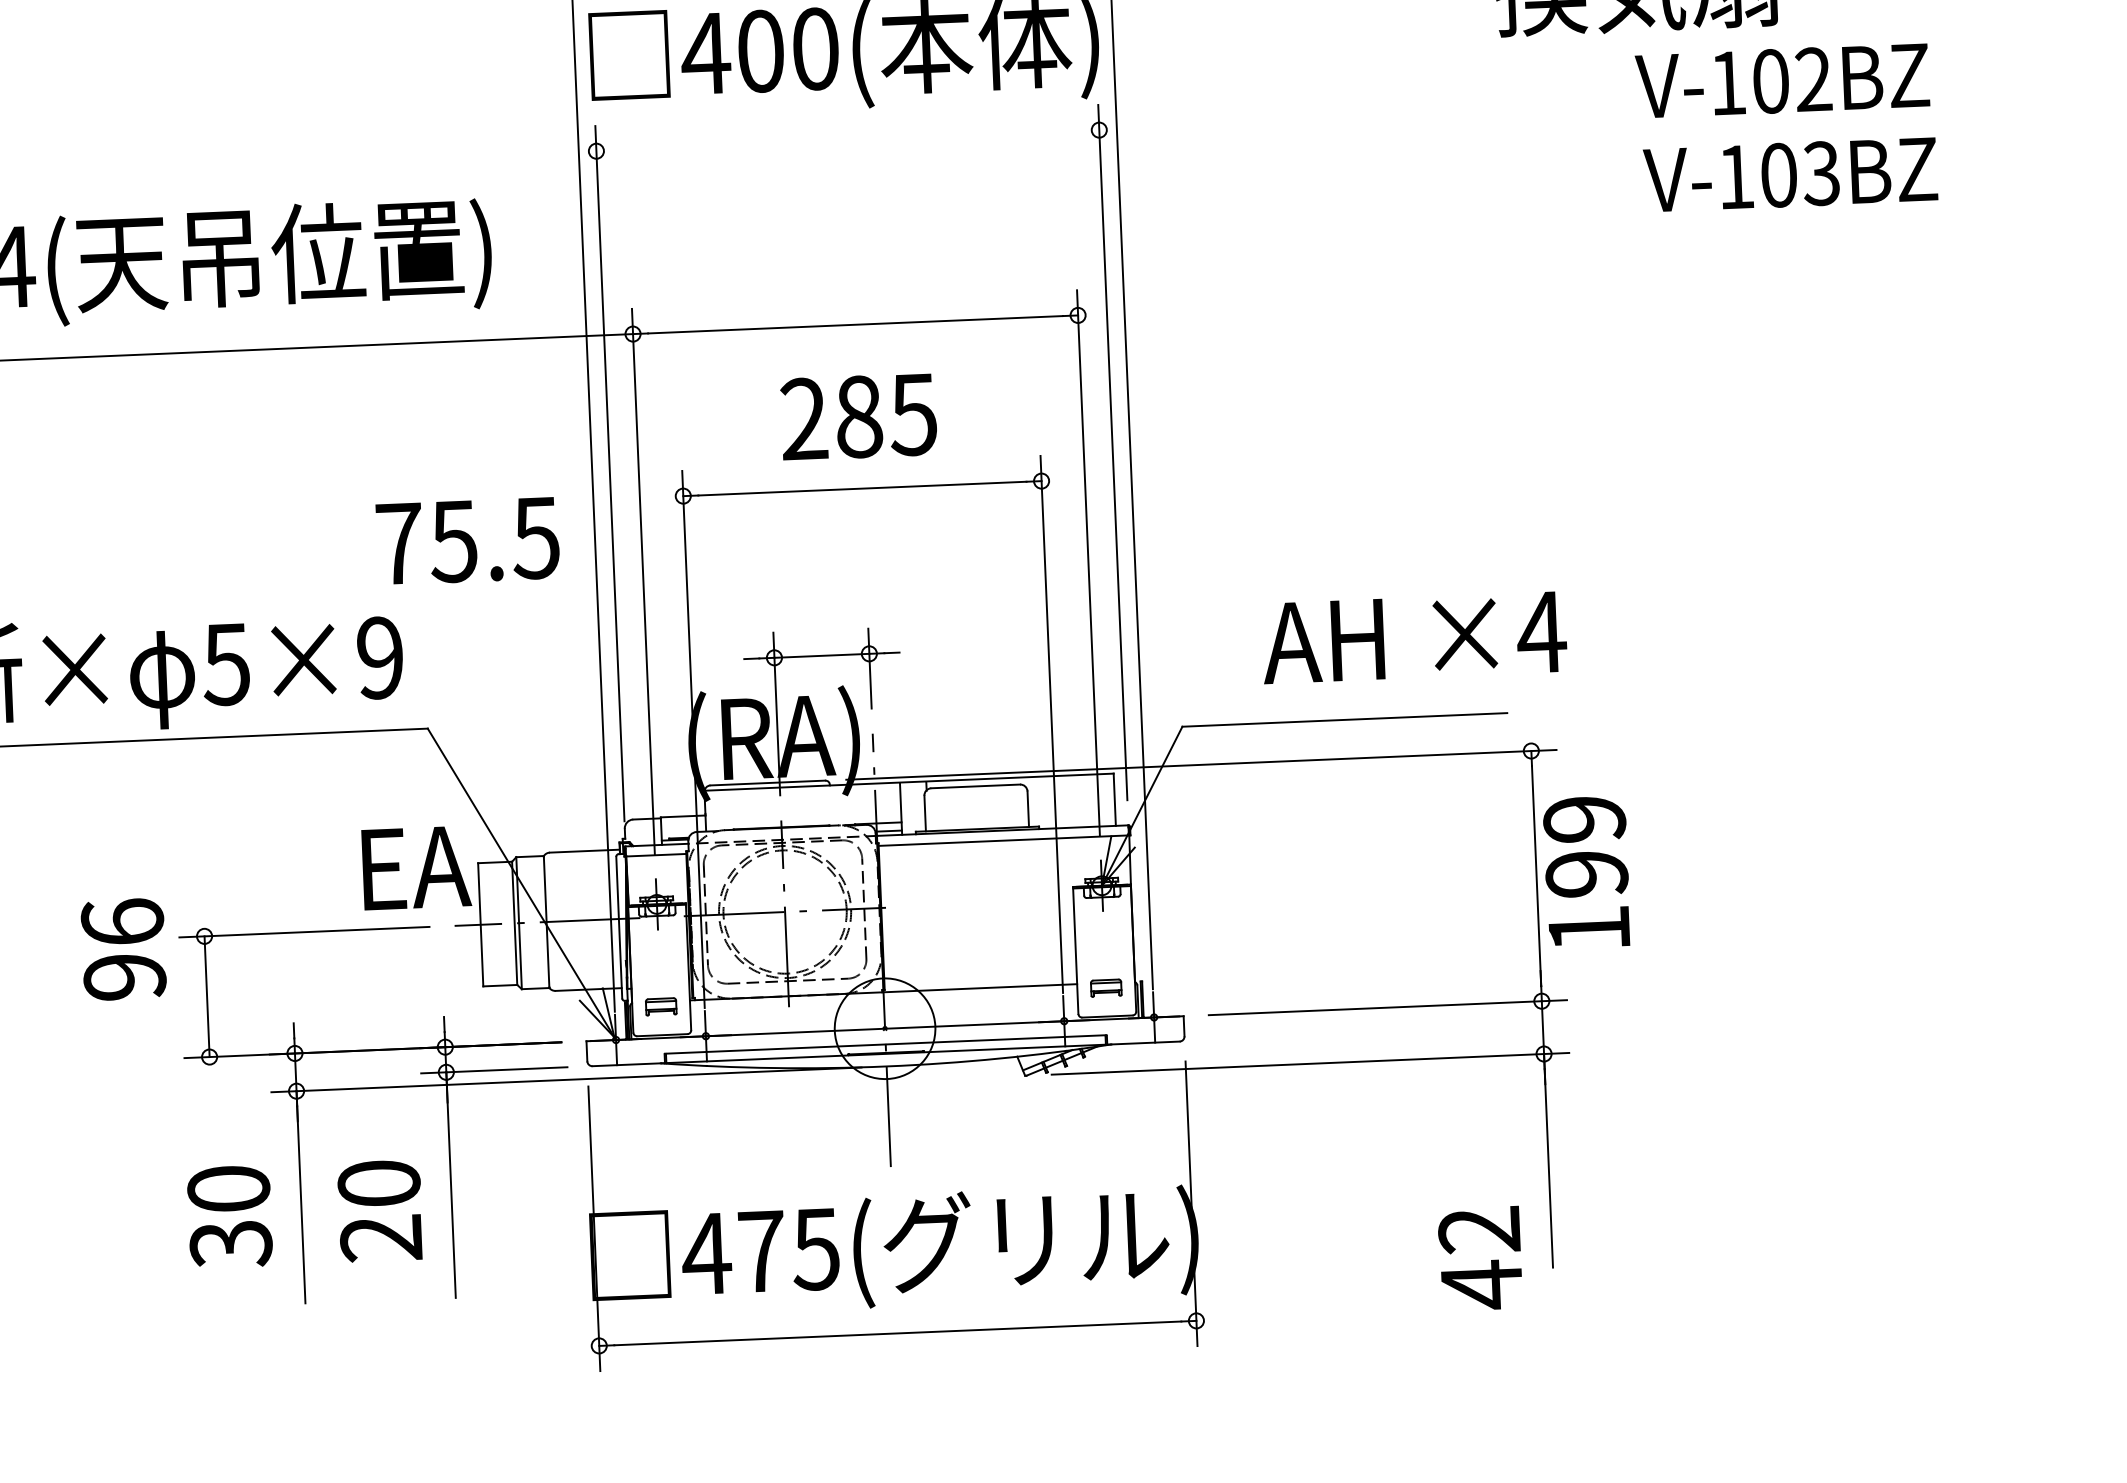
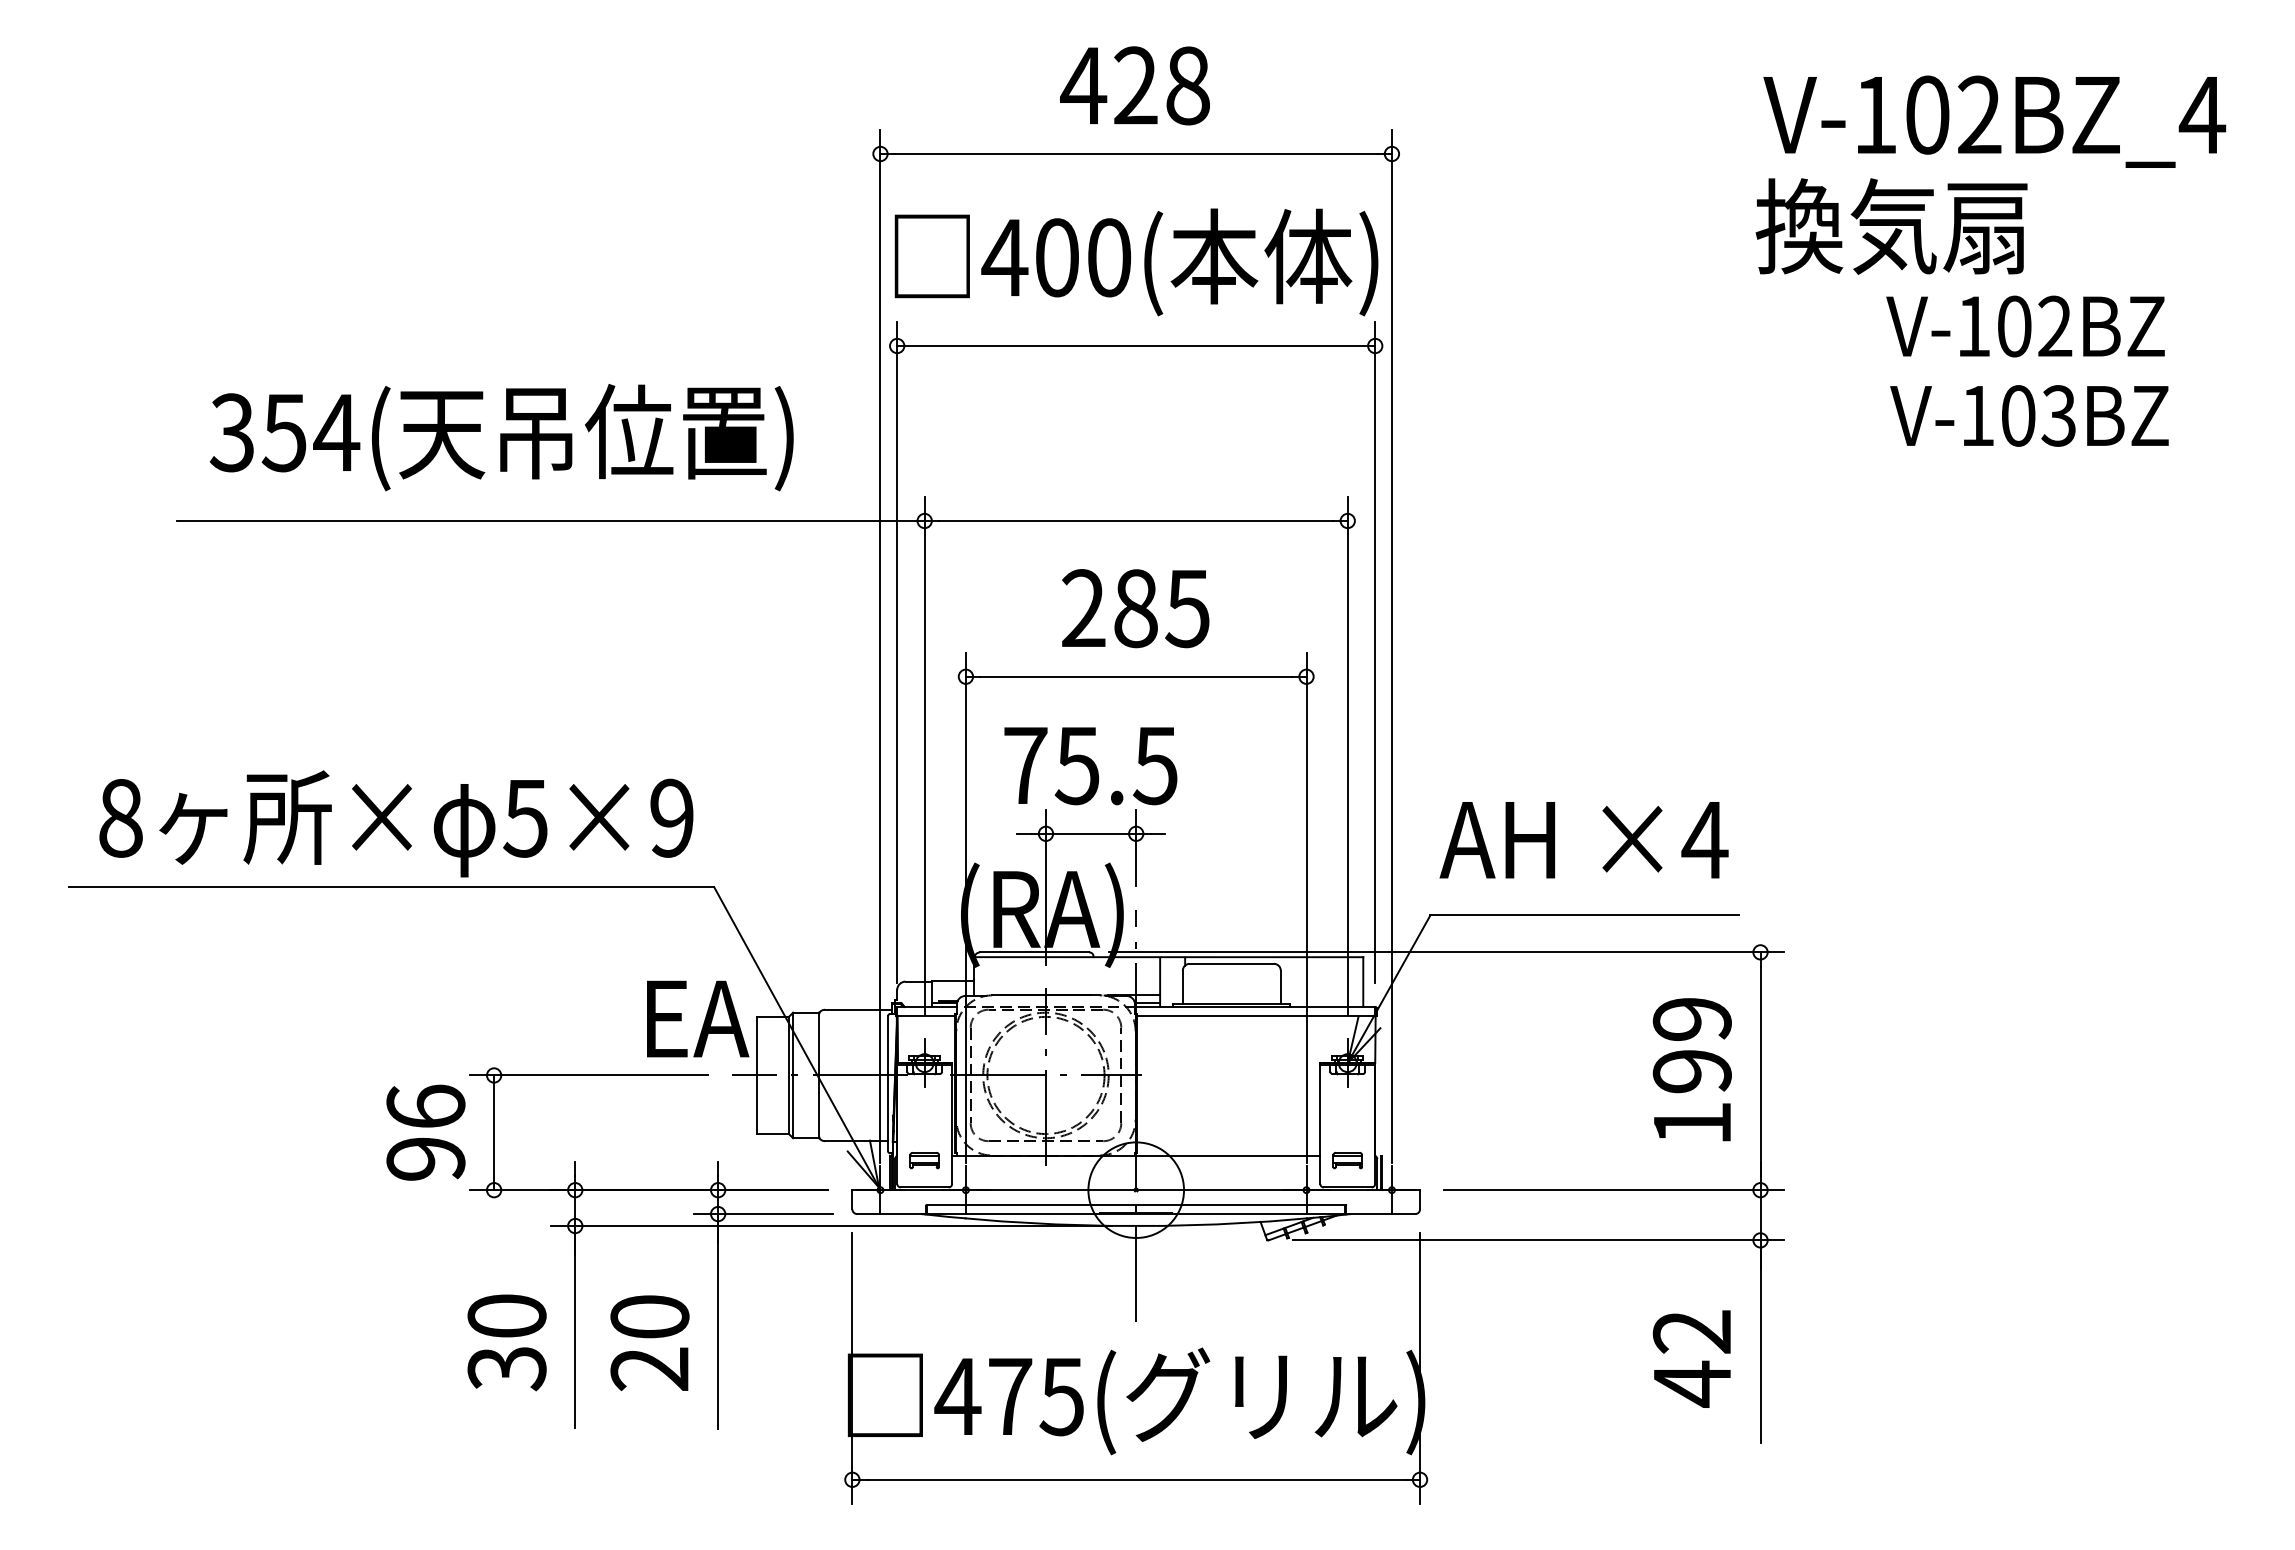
line: (848, 141) -> (1136, 346), added
text: (467, 541) -> (1090, 766), moved
text: (1413, 638) -> (1583, 840), moved
text: (1585, 872) -> (1691, 1069), moved
text: (123, 949) -> (425, 1132), moved
text: (1479, 1258) -> (1691, 1358), moved

